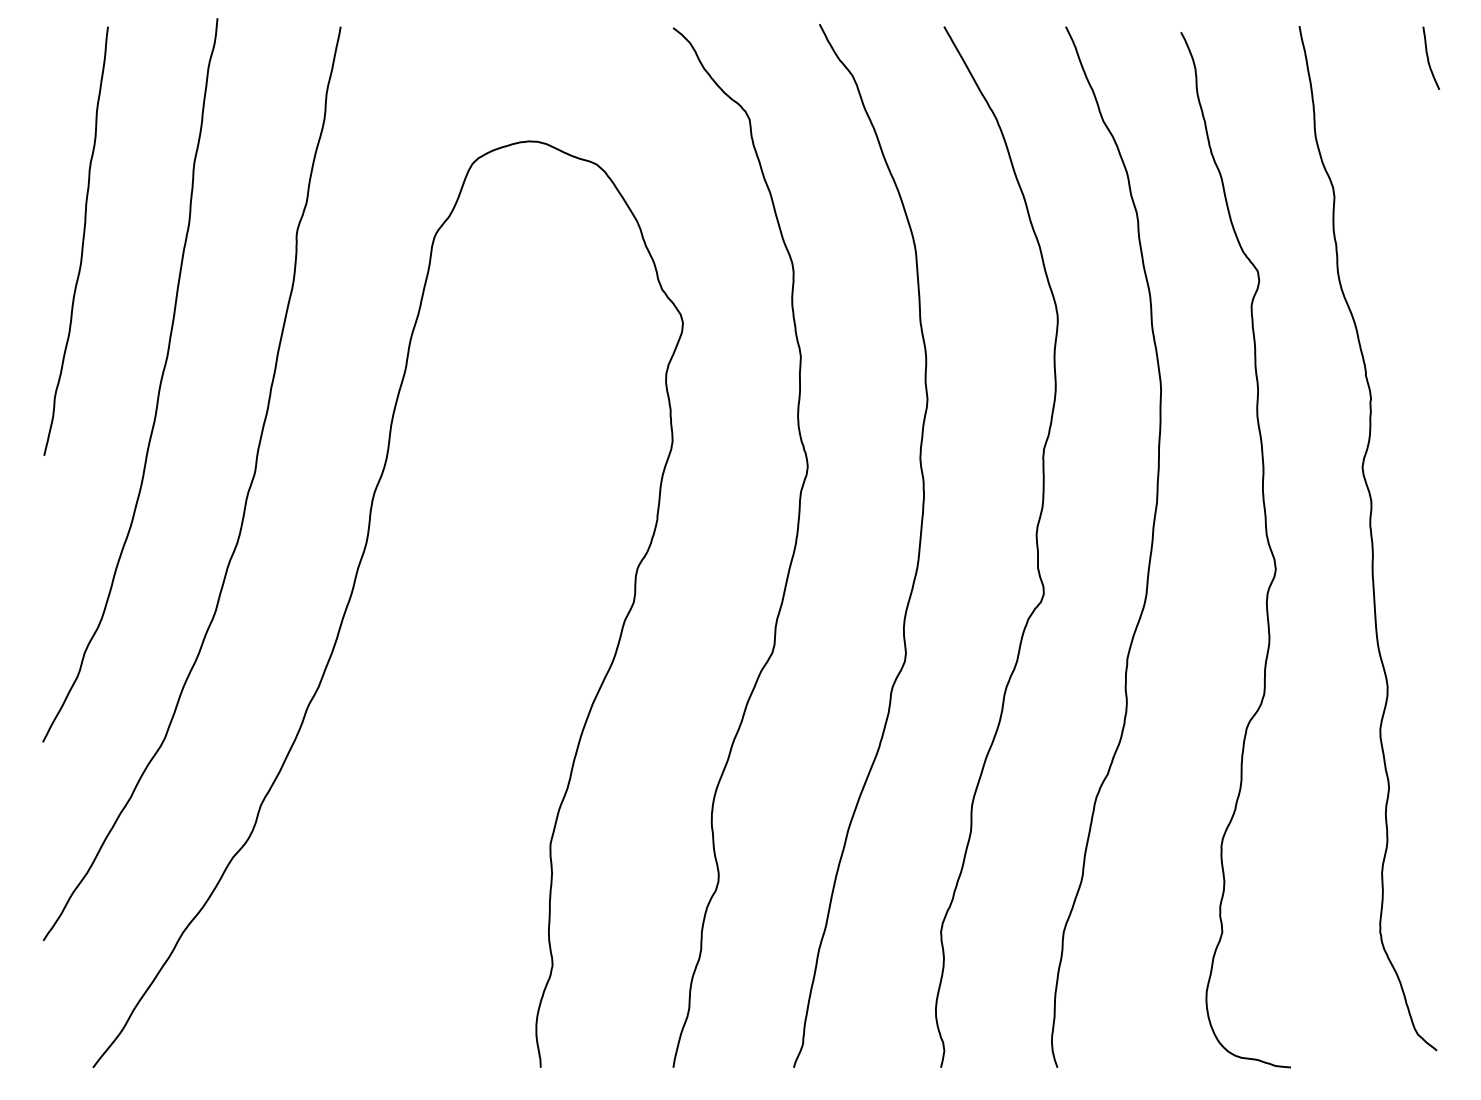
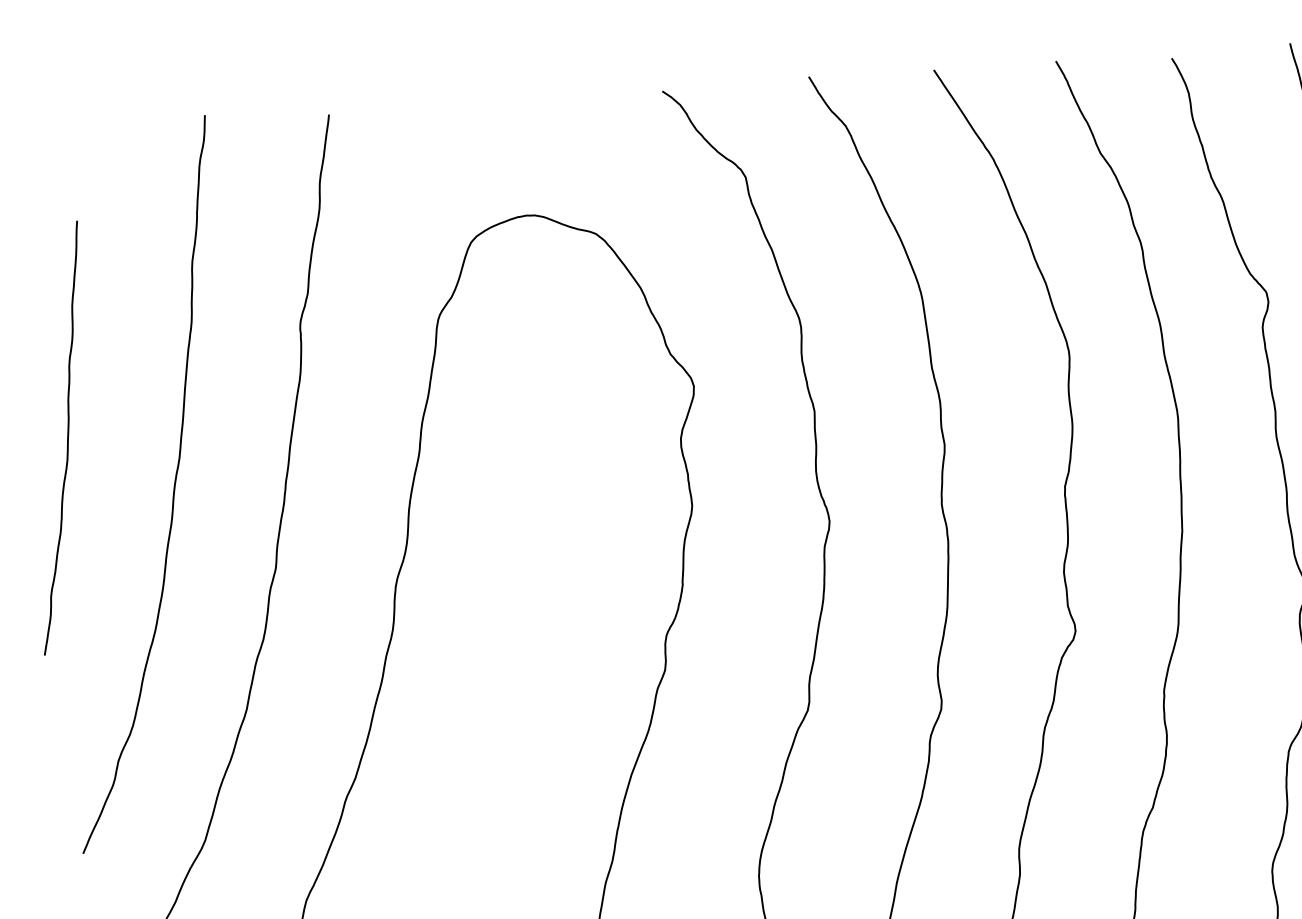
curve: (82, 240) -> (67, 436), moved

